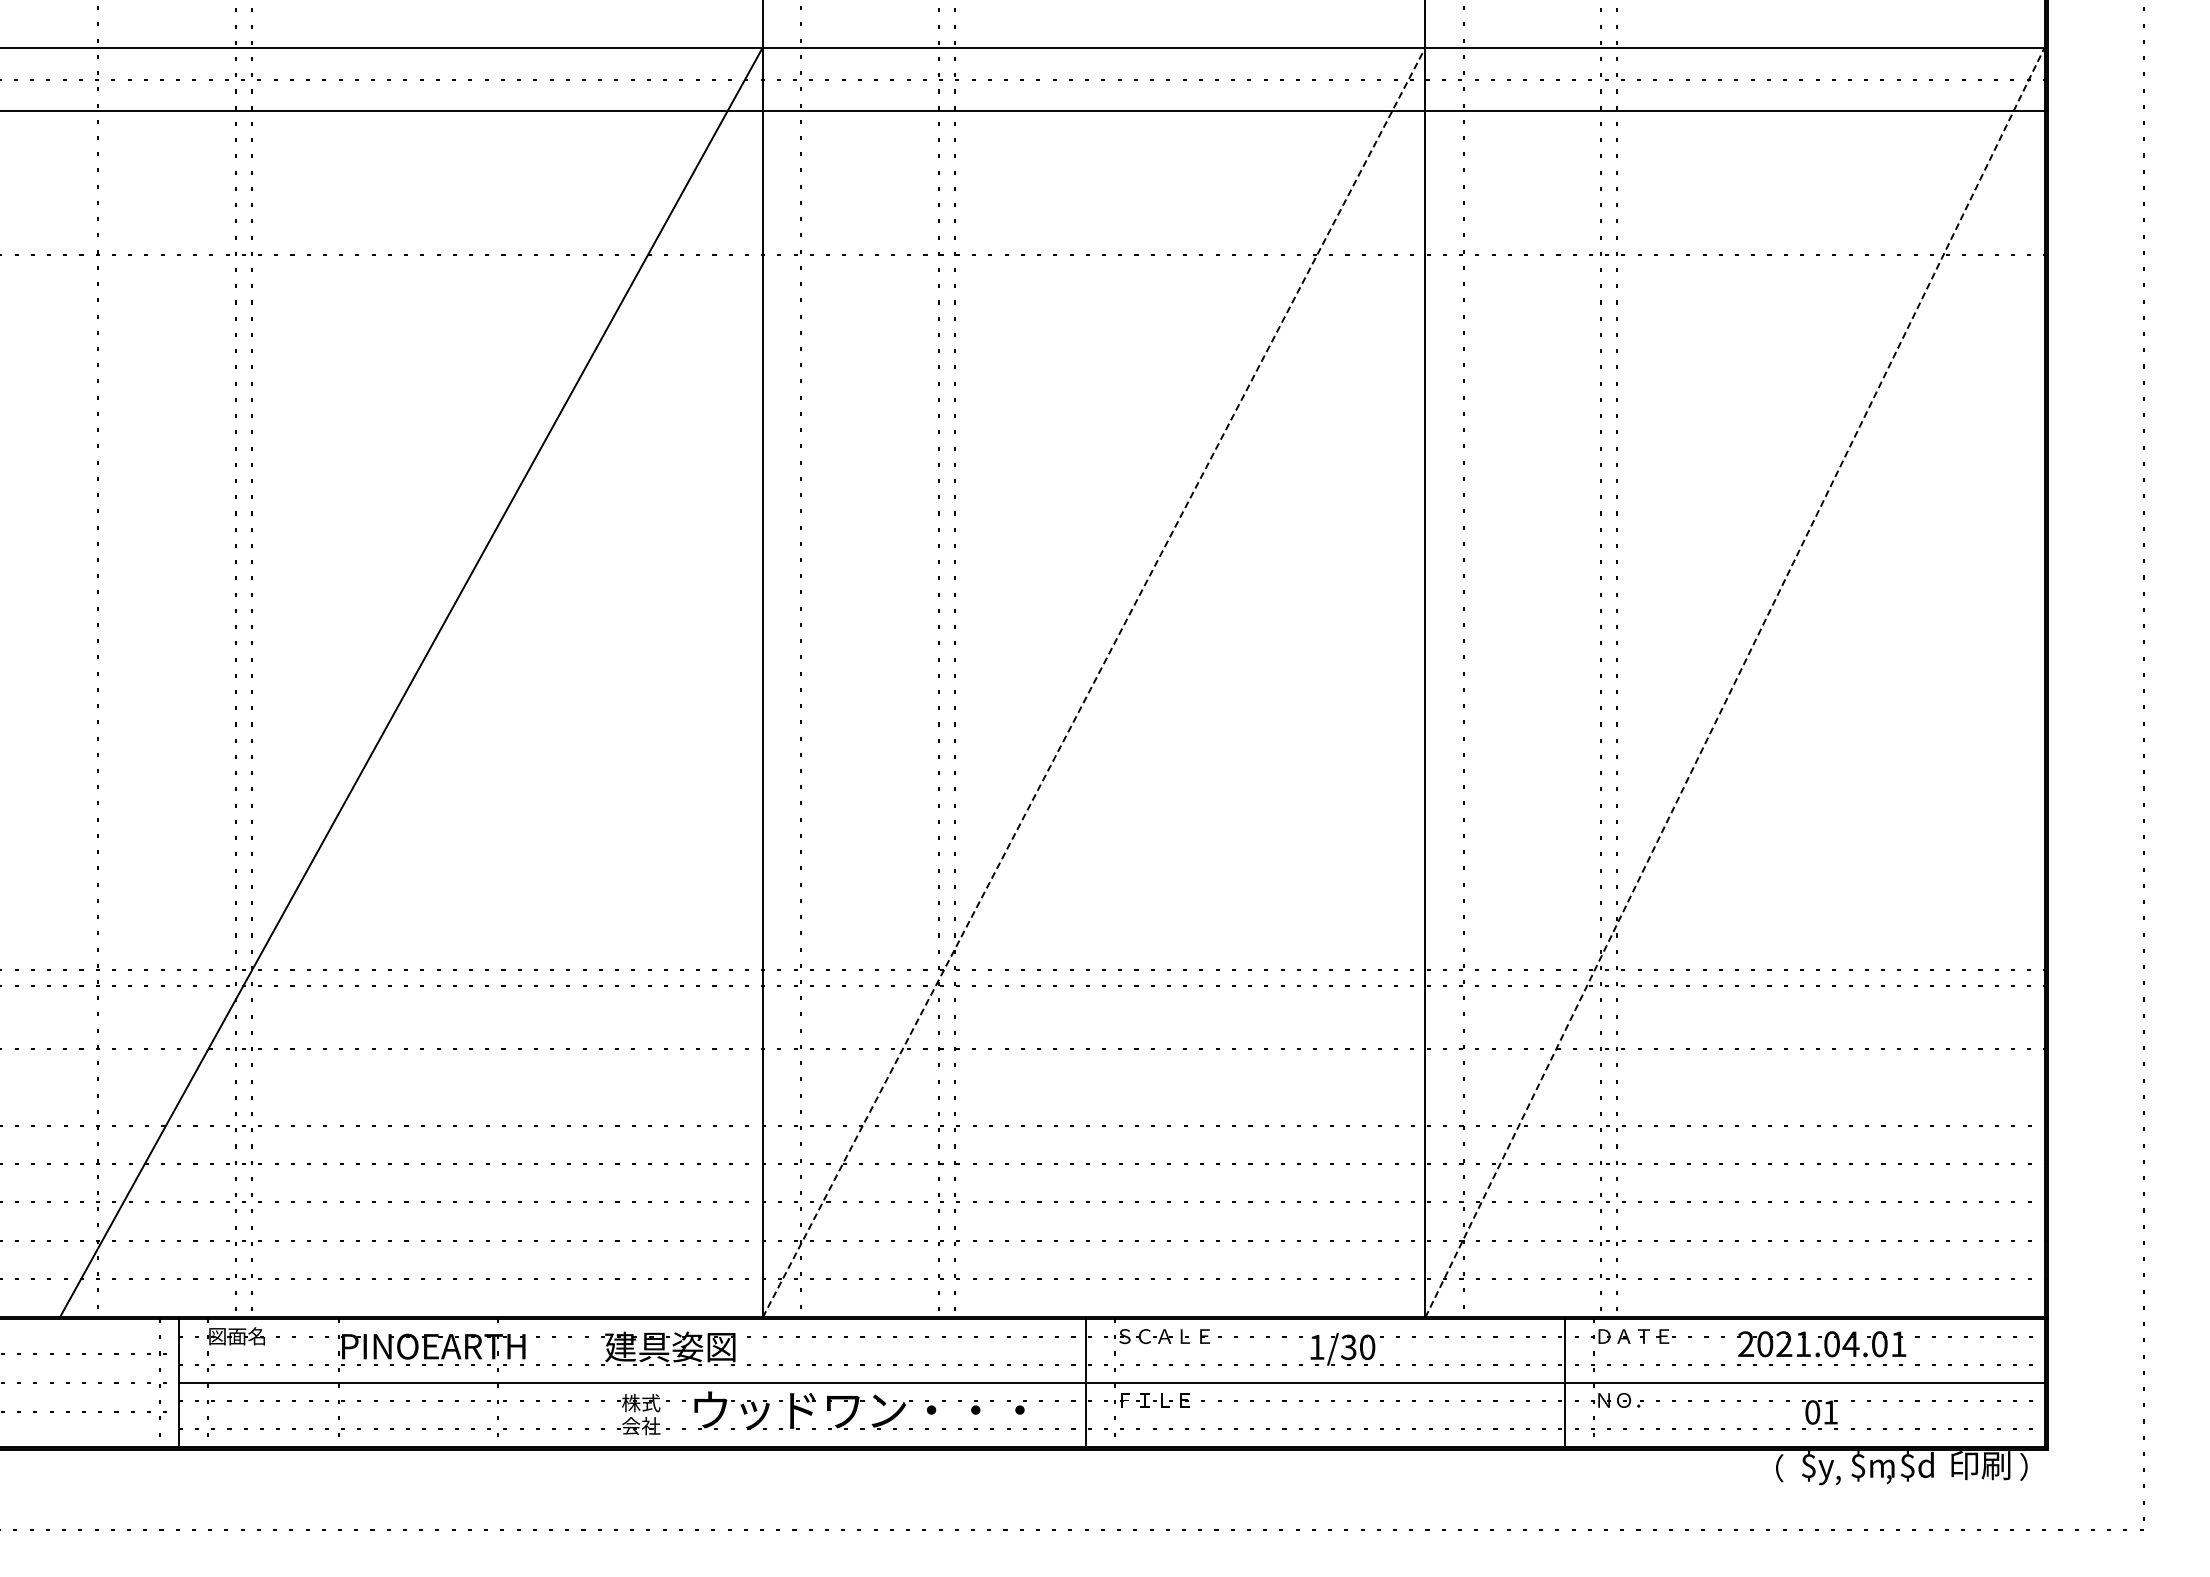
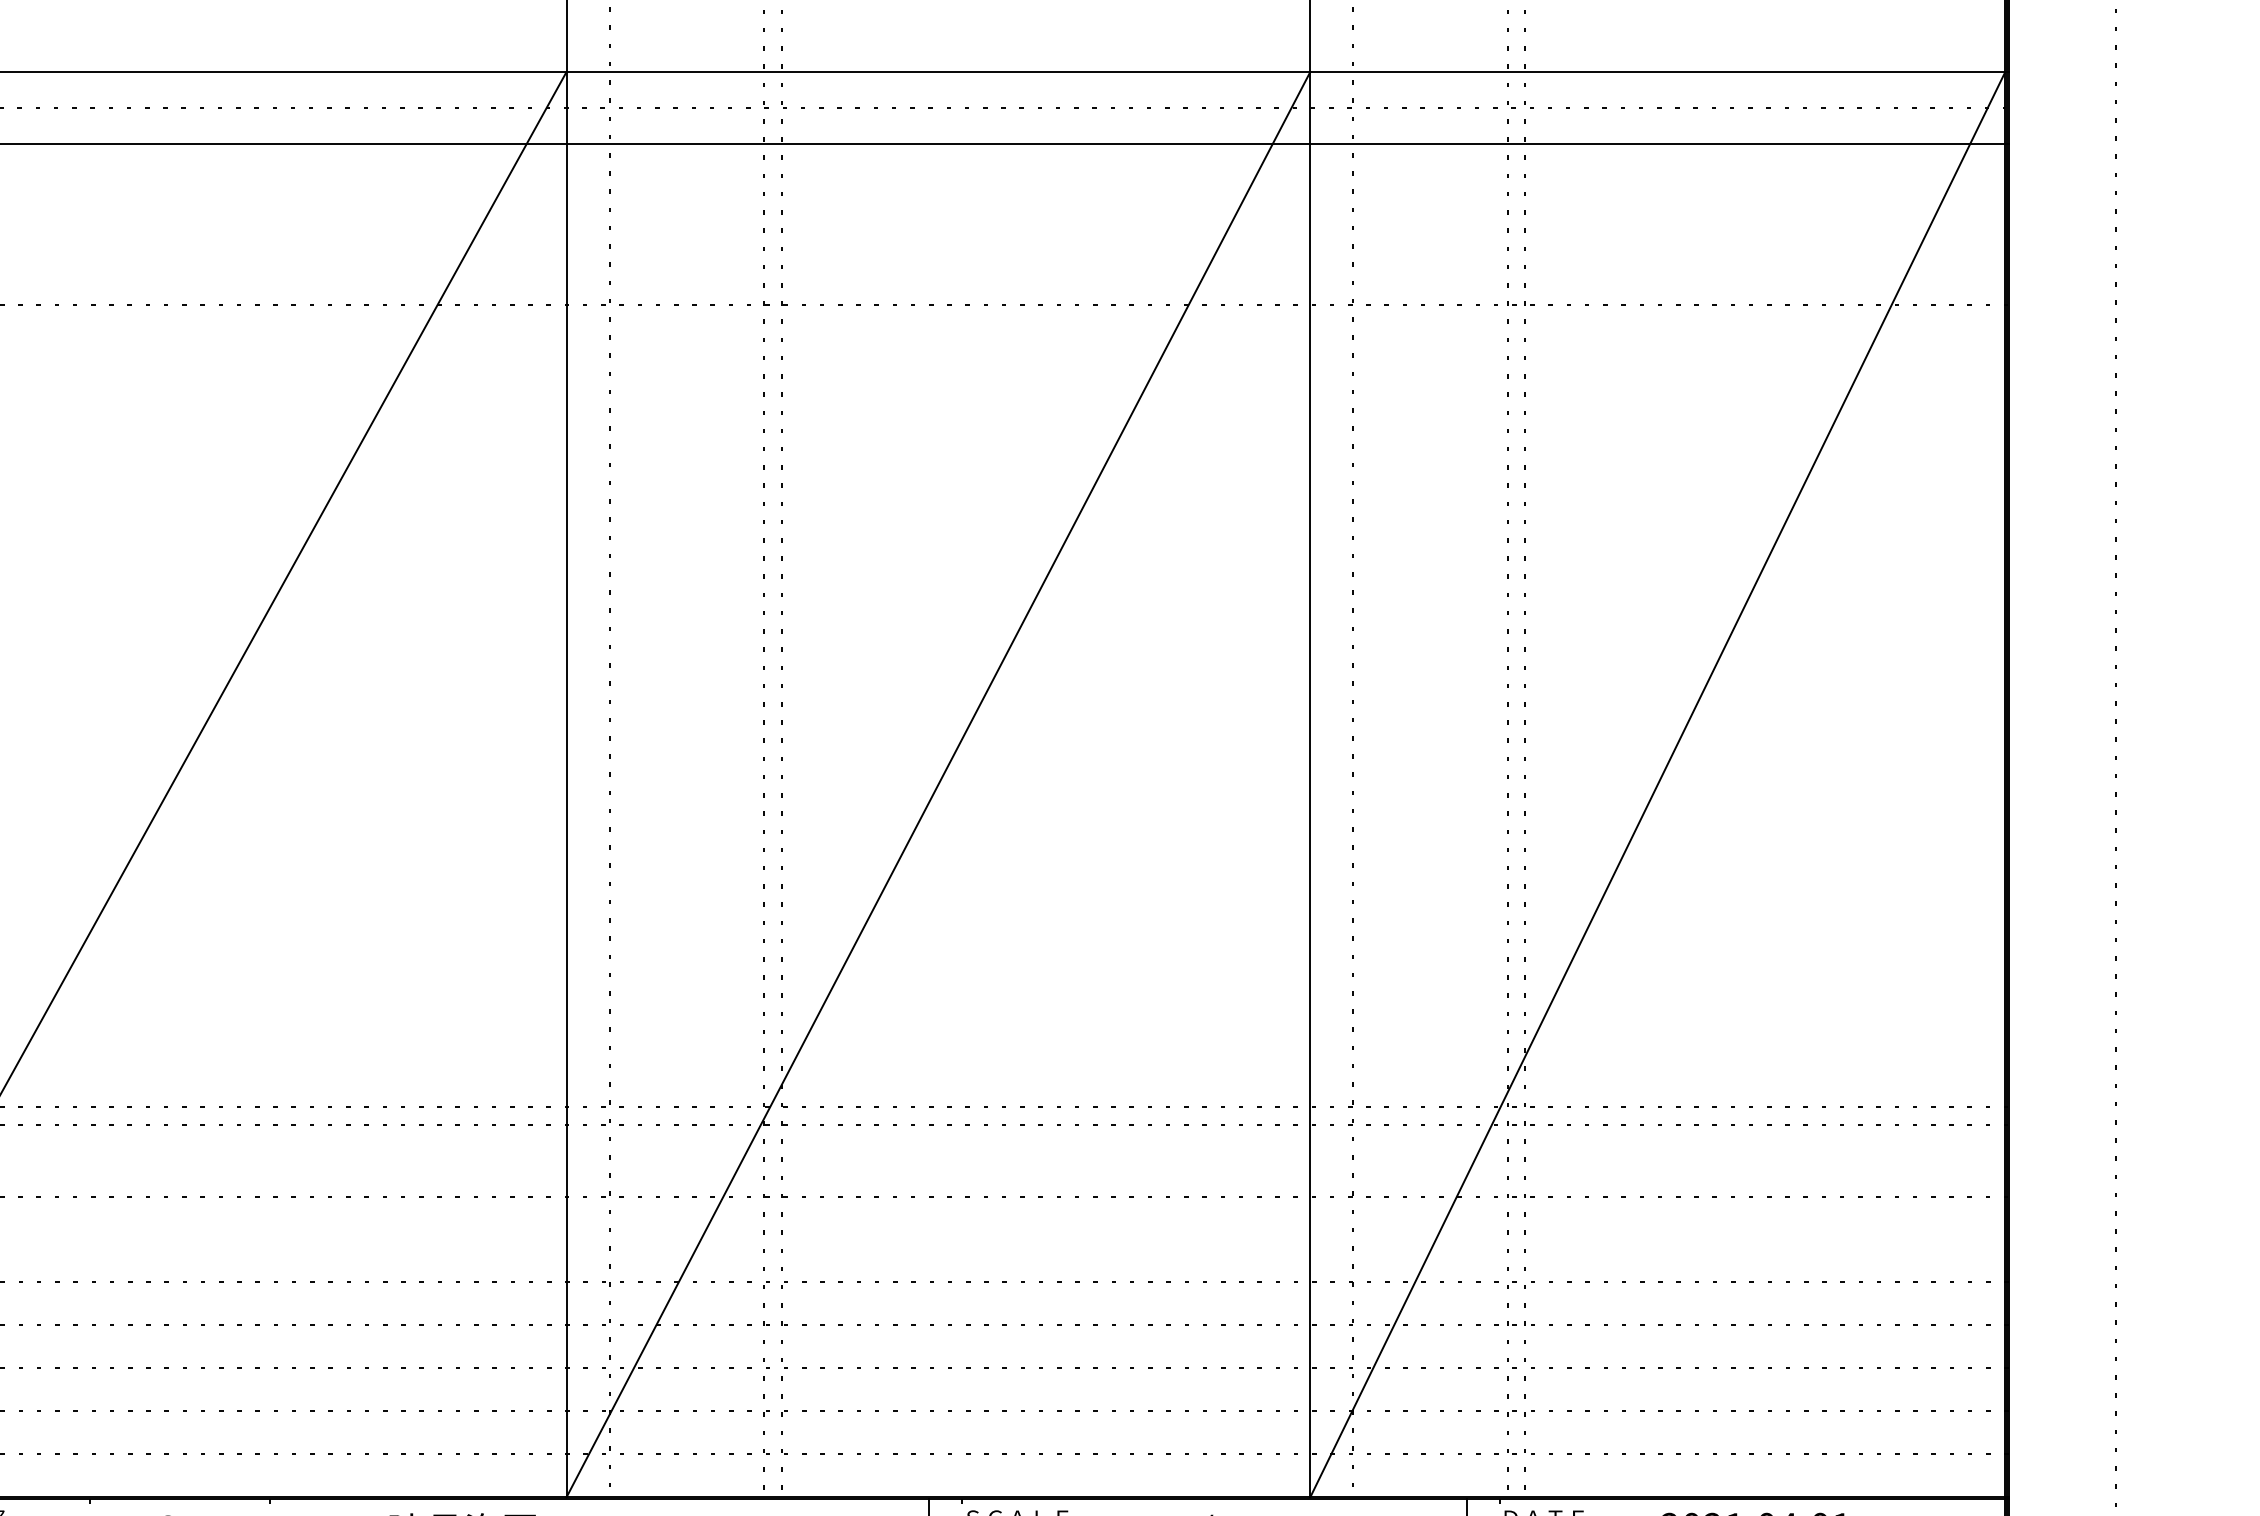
line: (1094, 682) -> (938, 784), dashed -> solid
line: (1735, 682) -> (1658, 784), dashed -> solid

